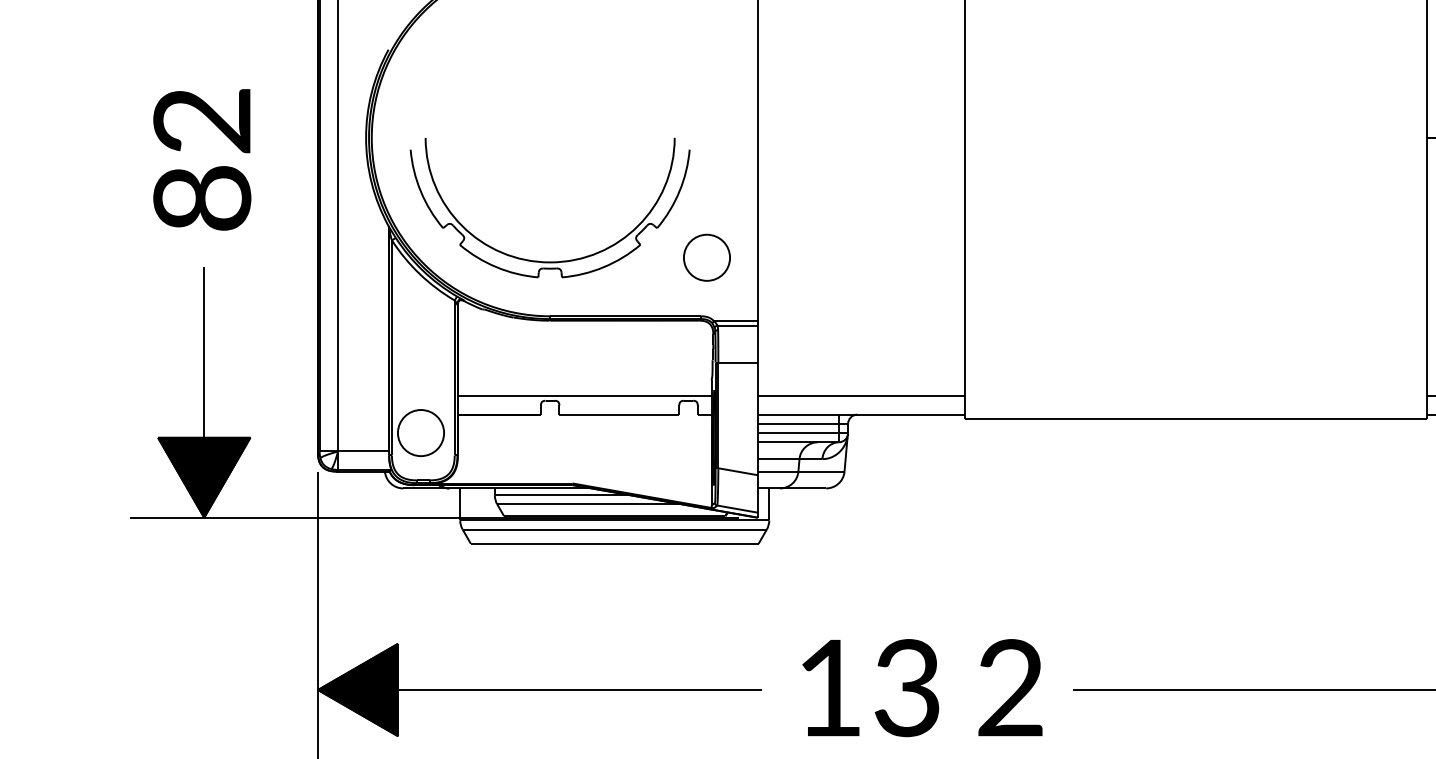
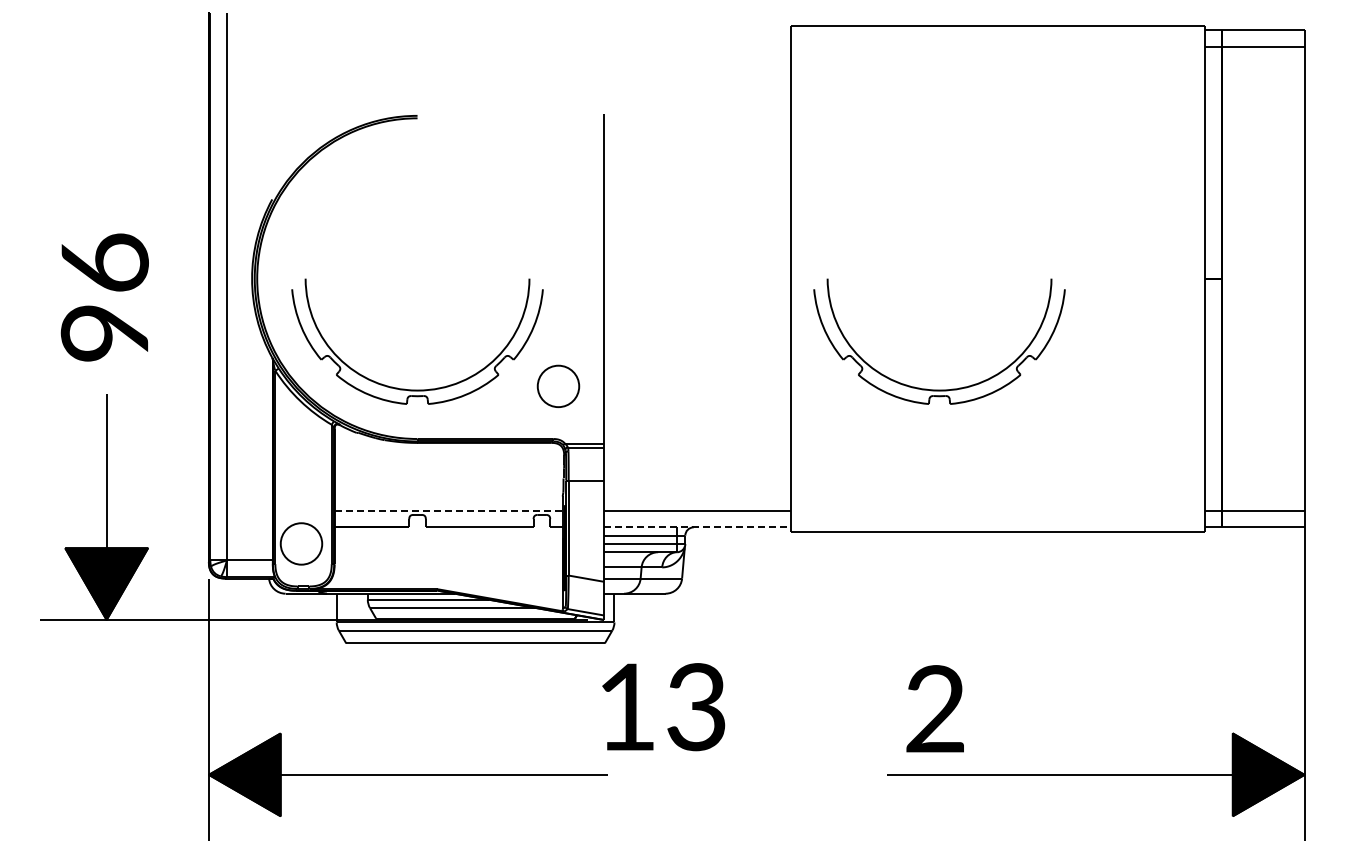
text: (201, 158) -> (104, 297), 82 -> 96
part: (1130, 261) -> (939, 389), added
line: (584, 395) -> (448, 510), solid -> dashed
line: (861, 414) -> (697, 527), solid -> dashed
text: (1009, 687) -> (934, 708), moved
text: (870, 688) -> (663, 707), moved

